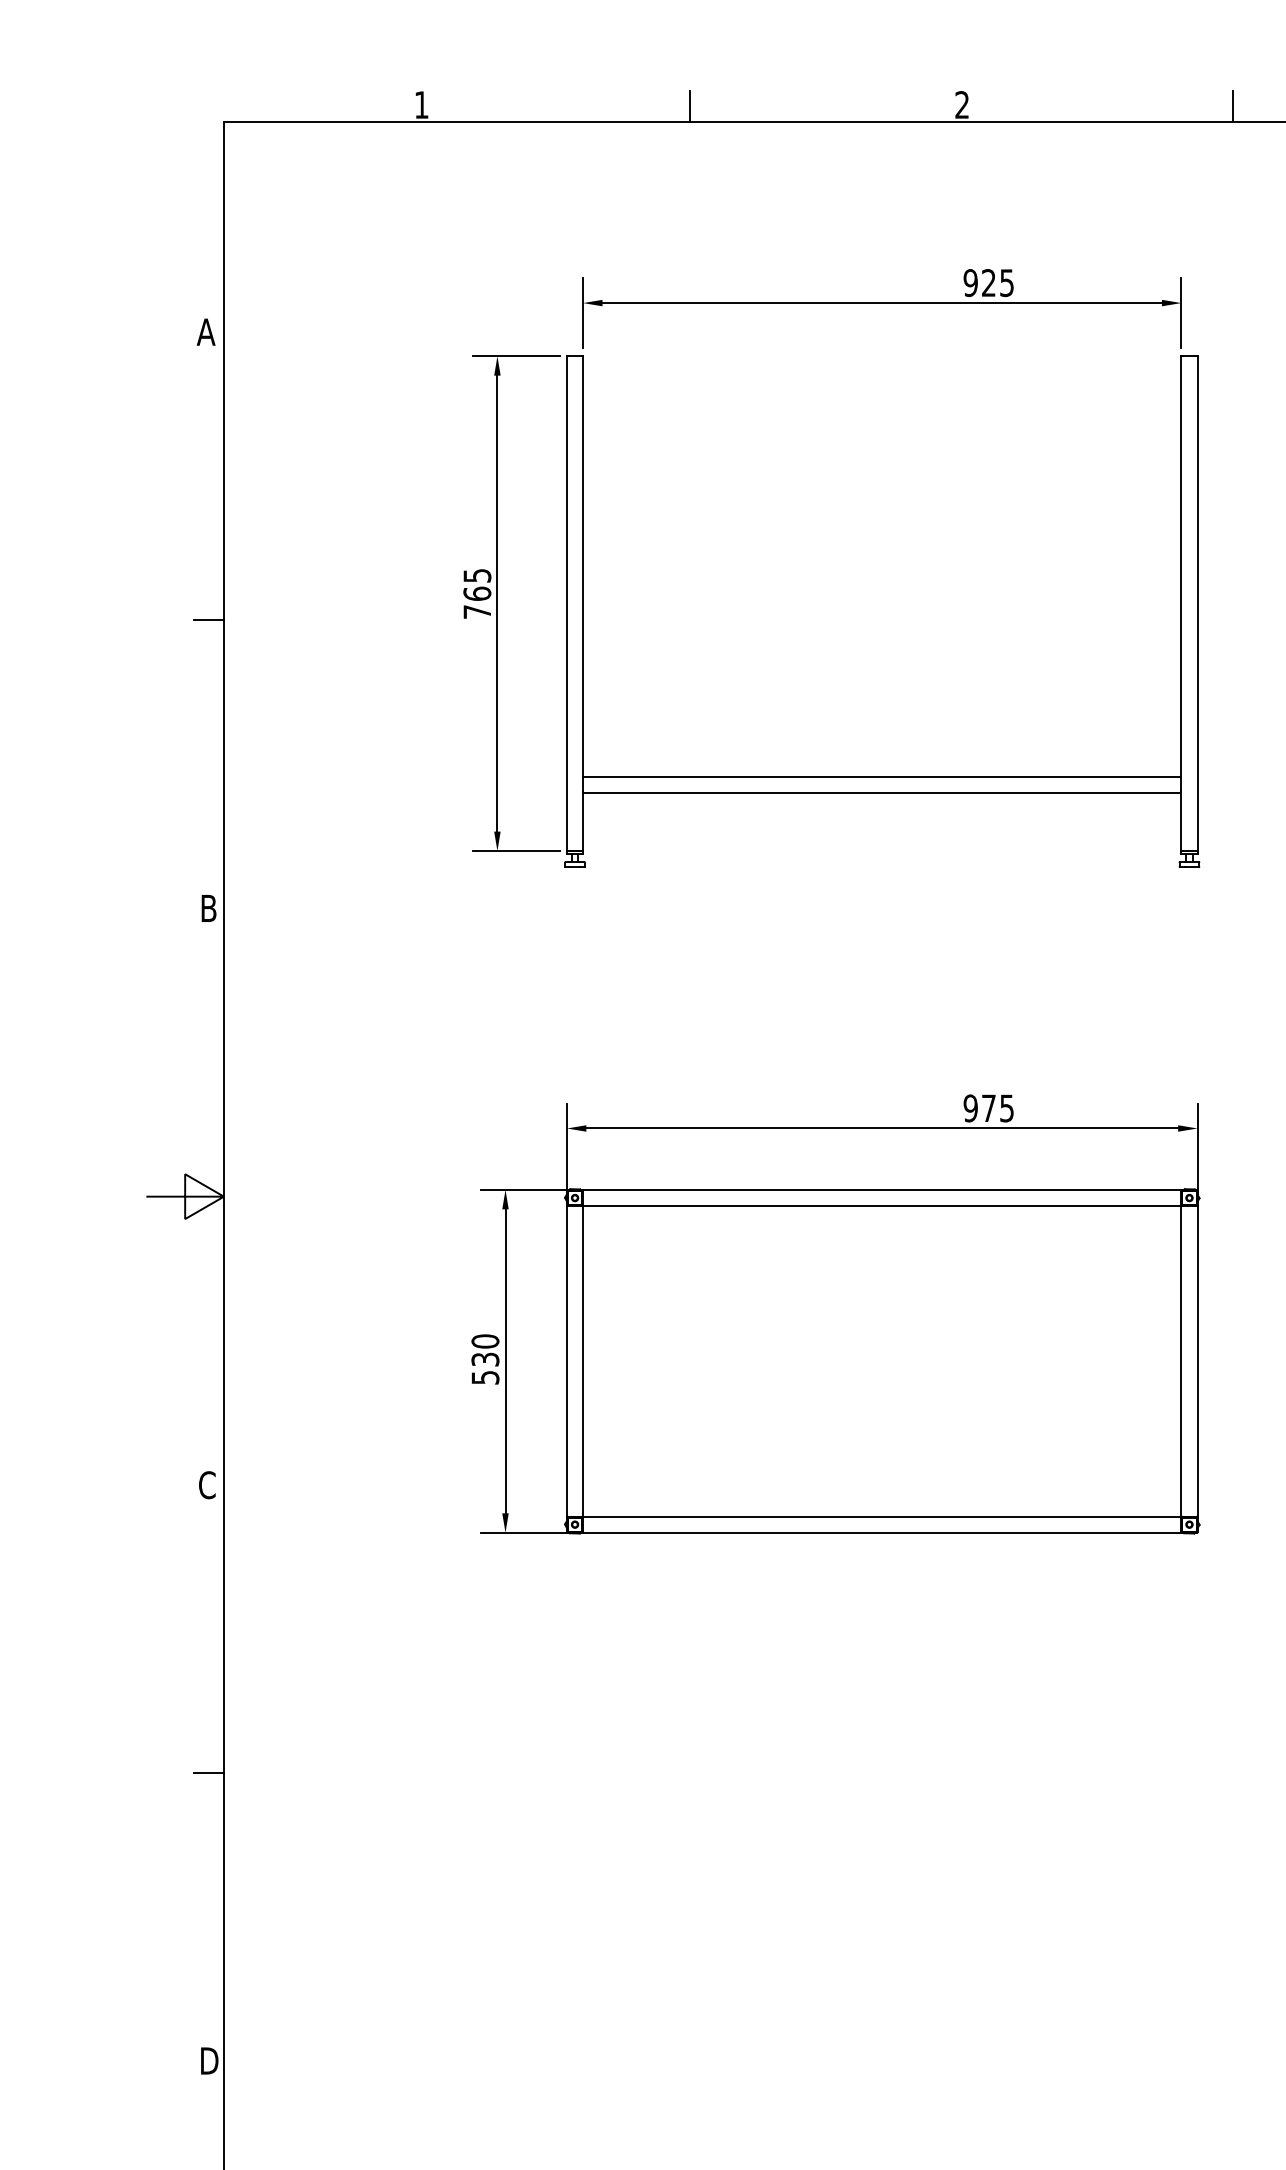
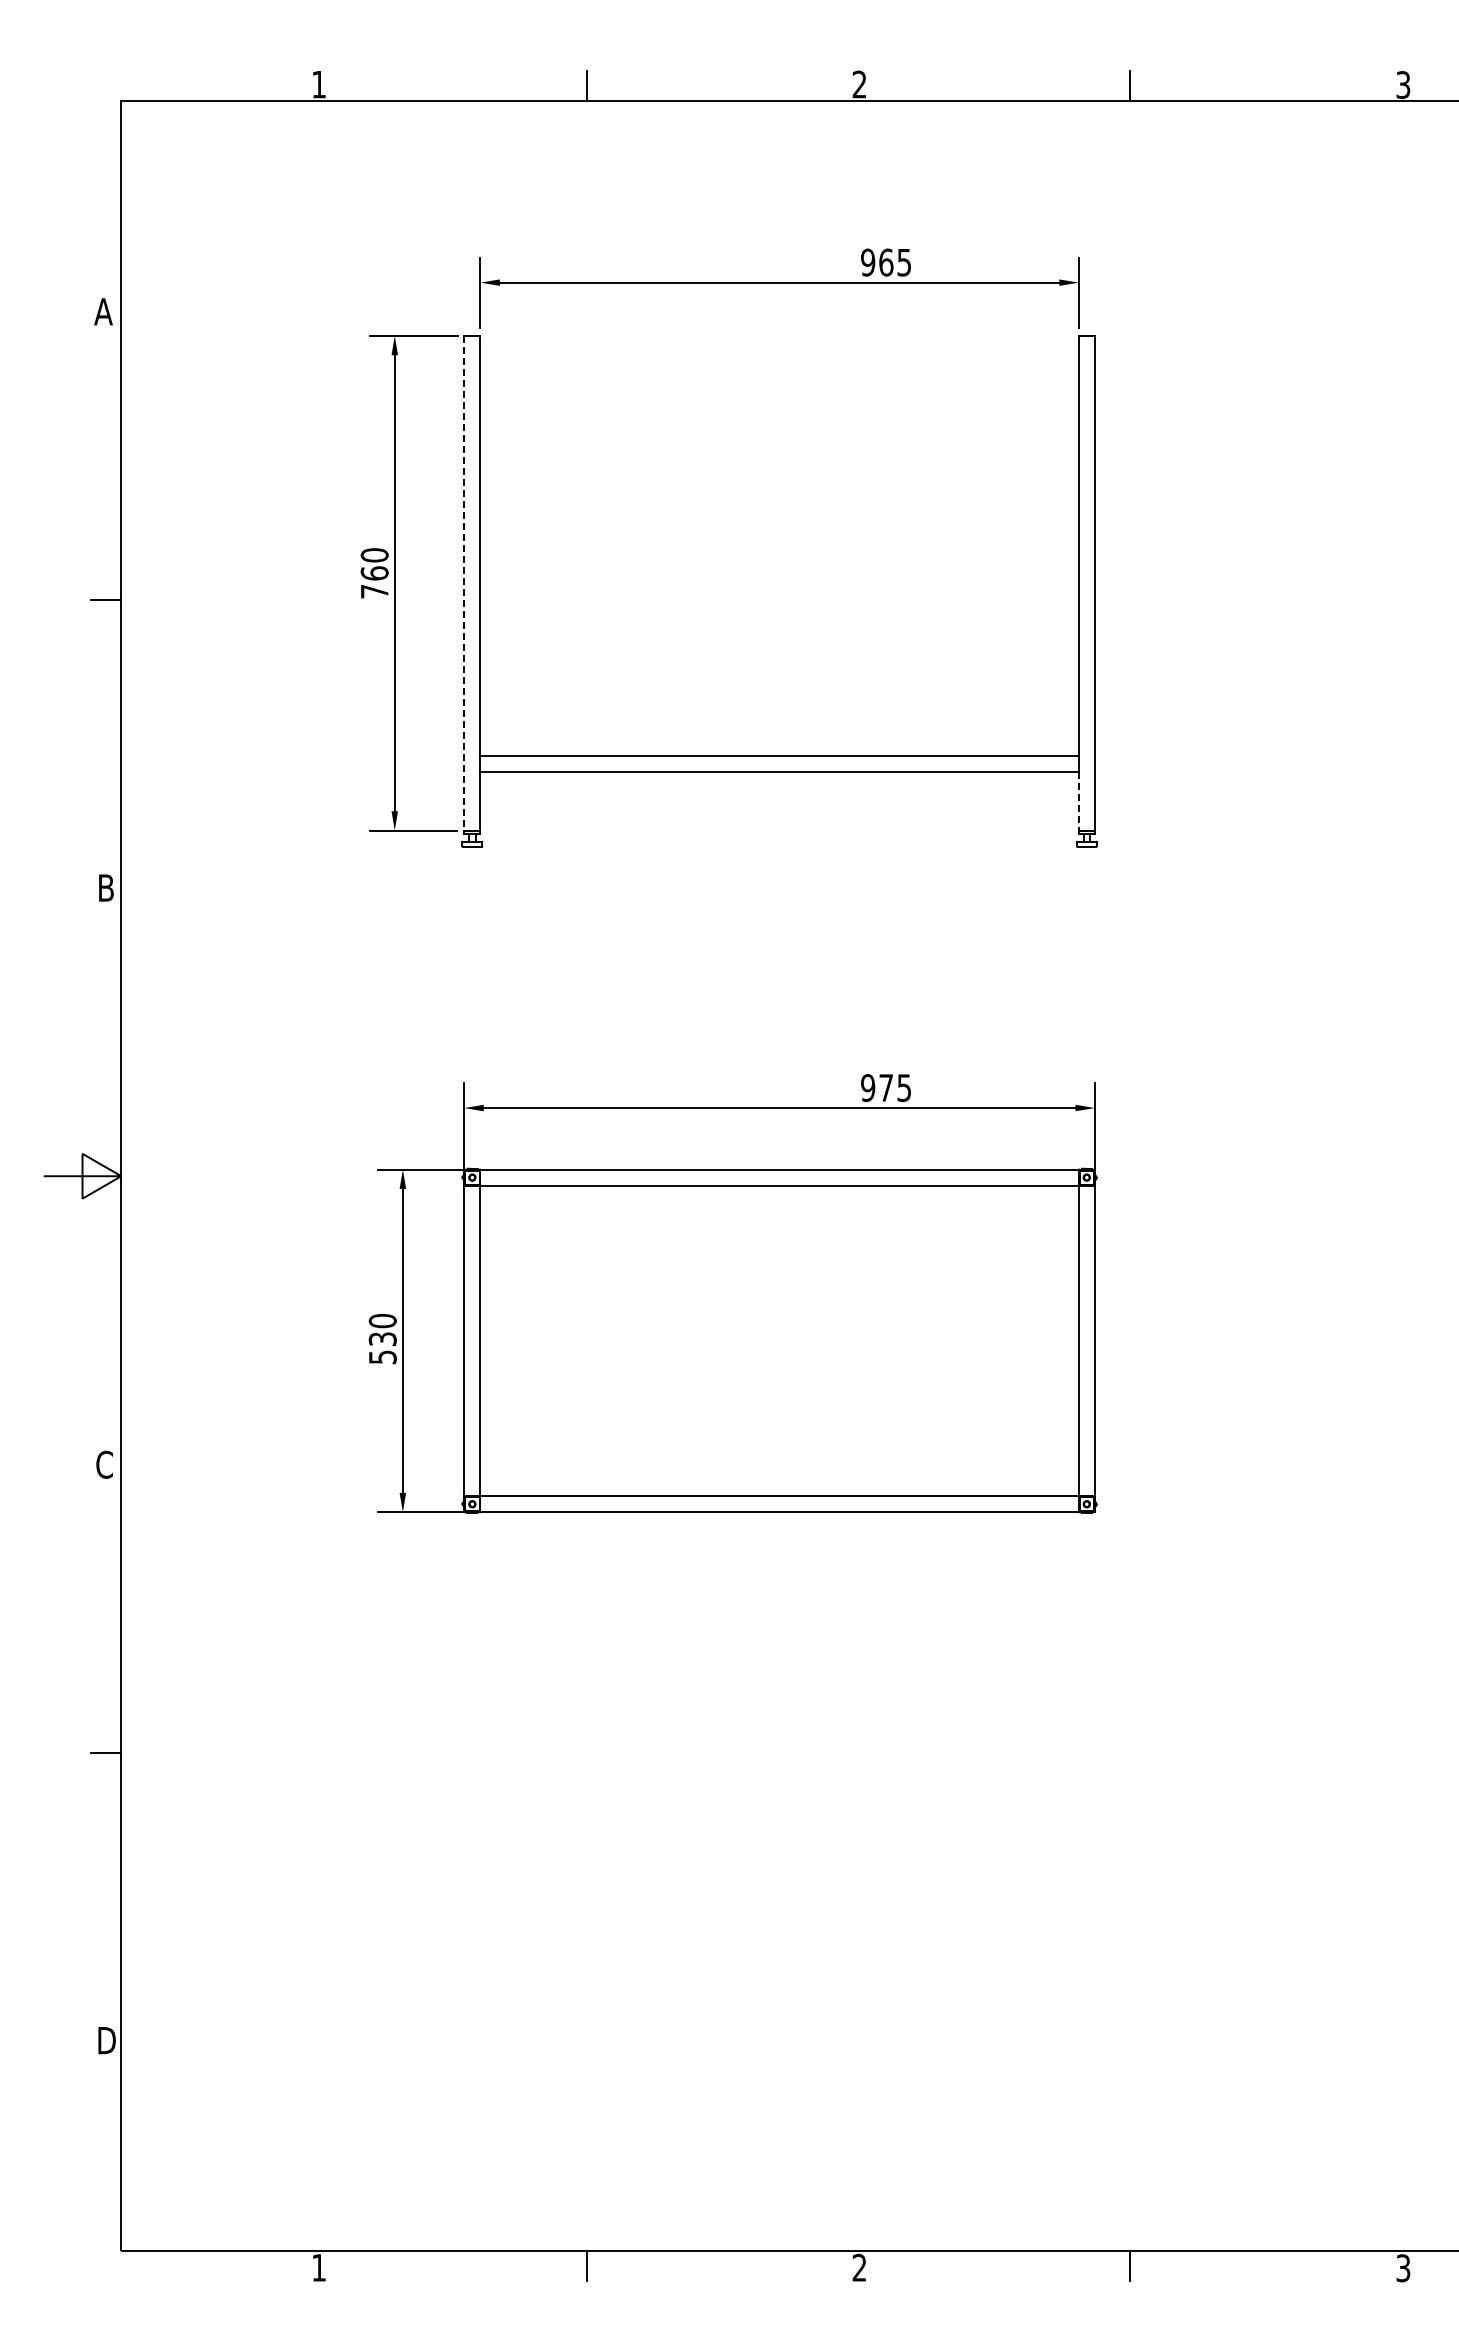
text: (989, 282) -> (886, 262), 925 -> 965
text: (477, 575) -> (374, 555), 765 -> 760
line: (567, 603) -> (464, 583), solid -> dashed
line: (1181, 822) -> (1078, 802), solid -> dashed

